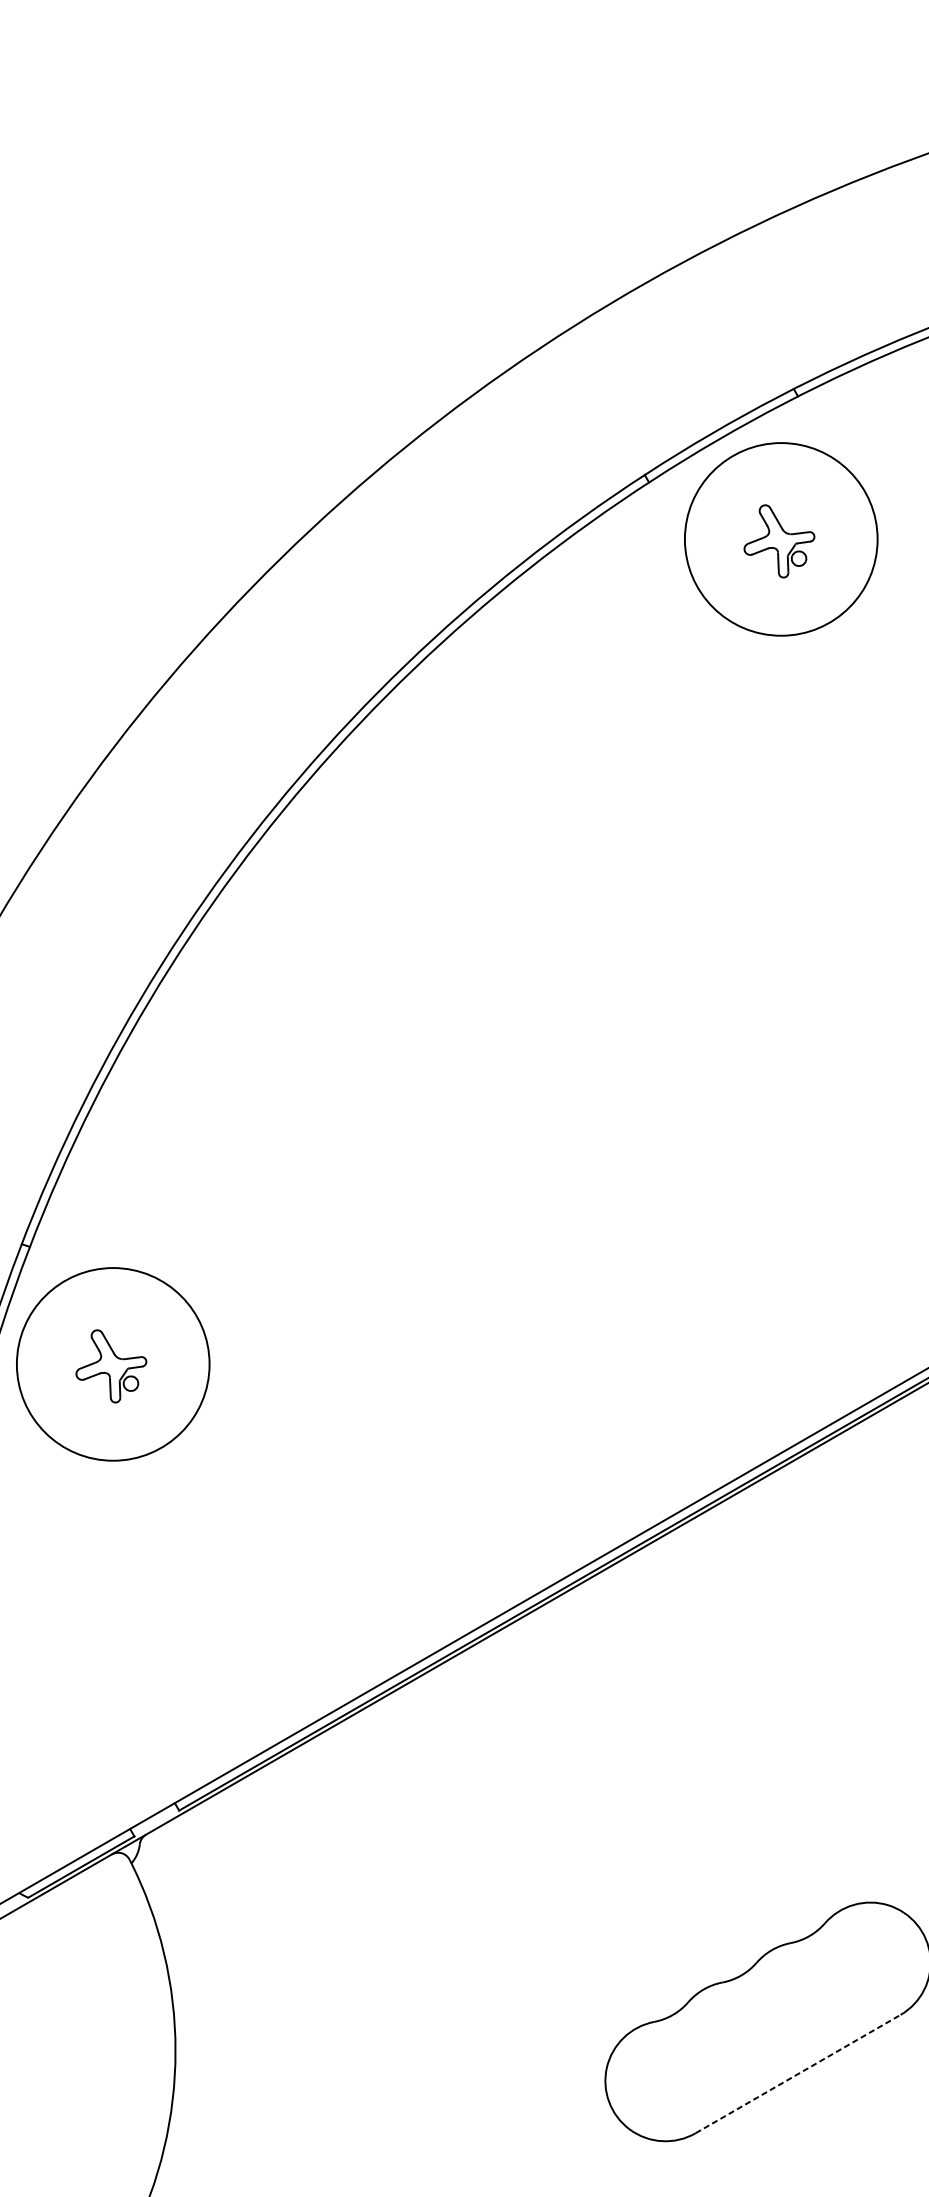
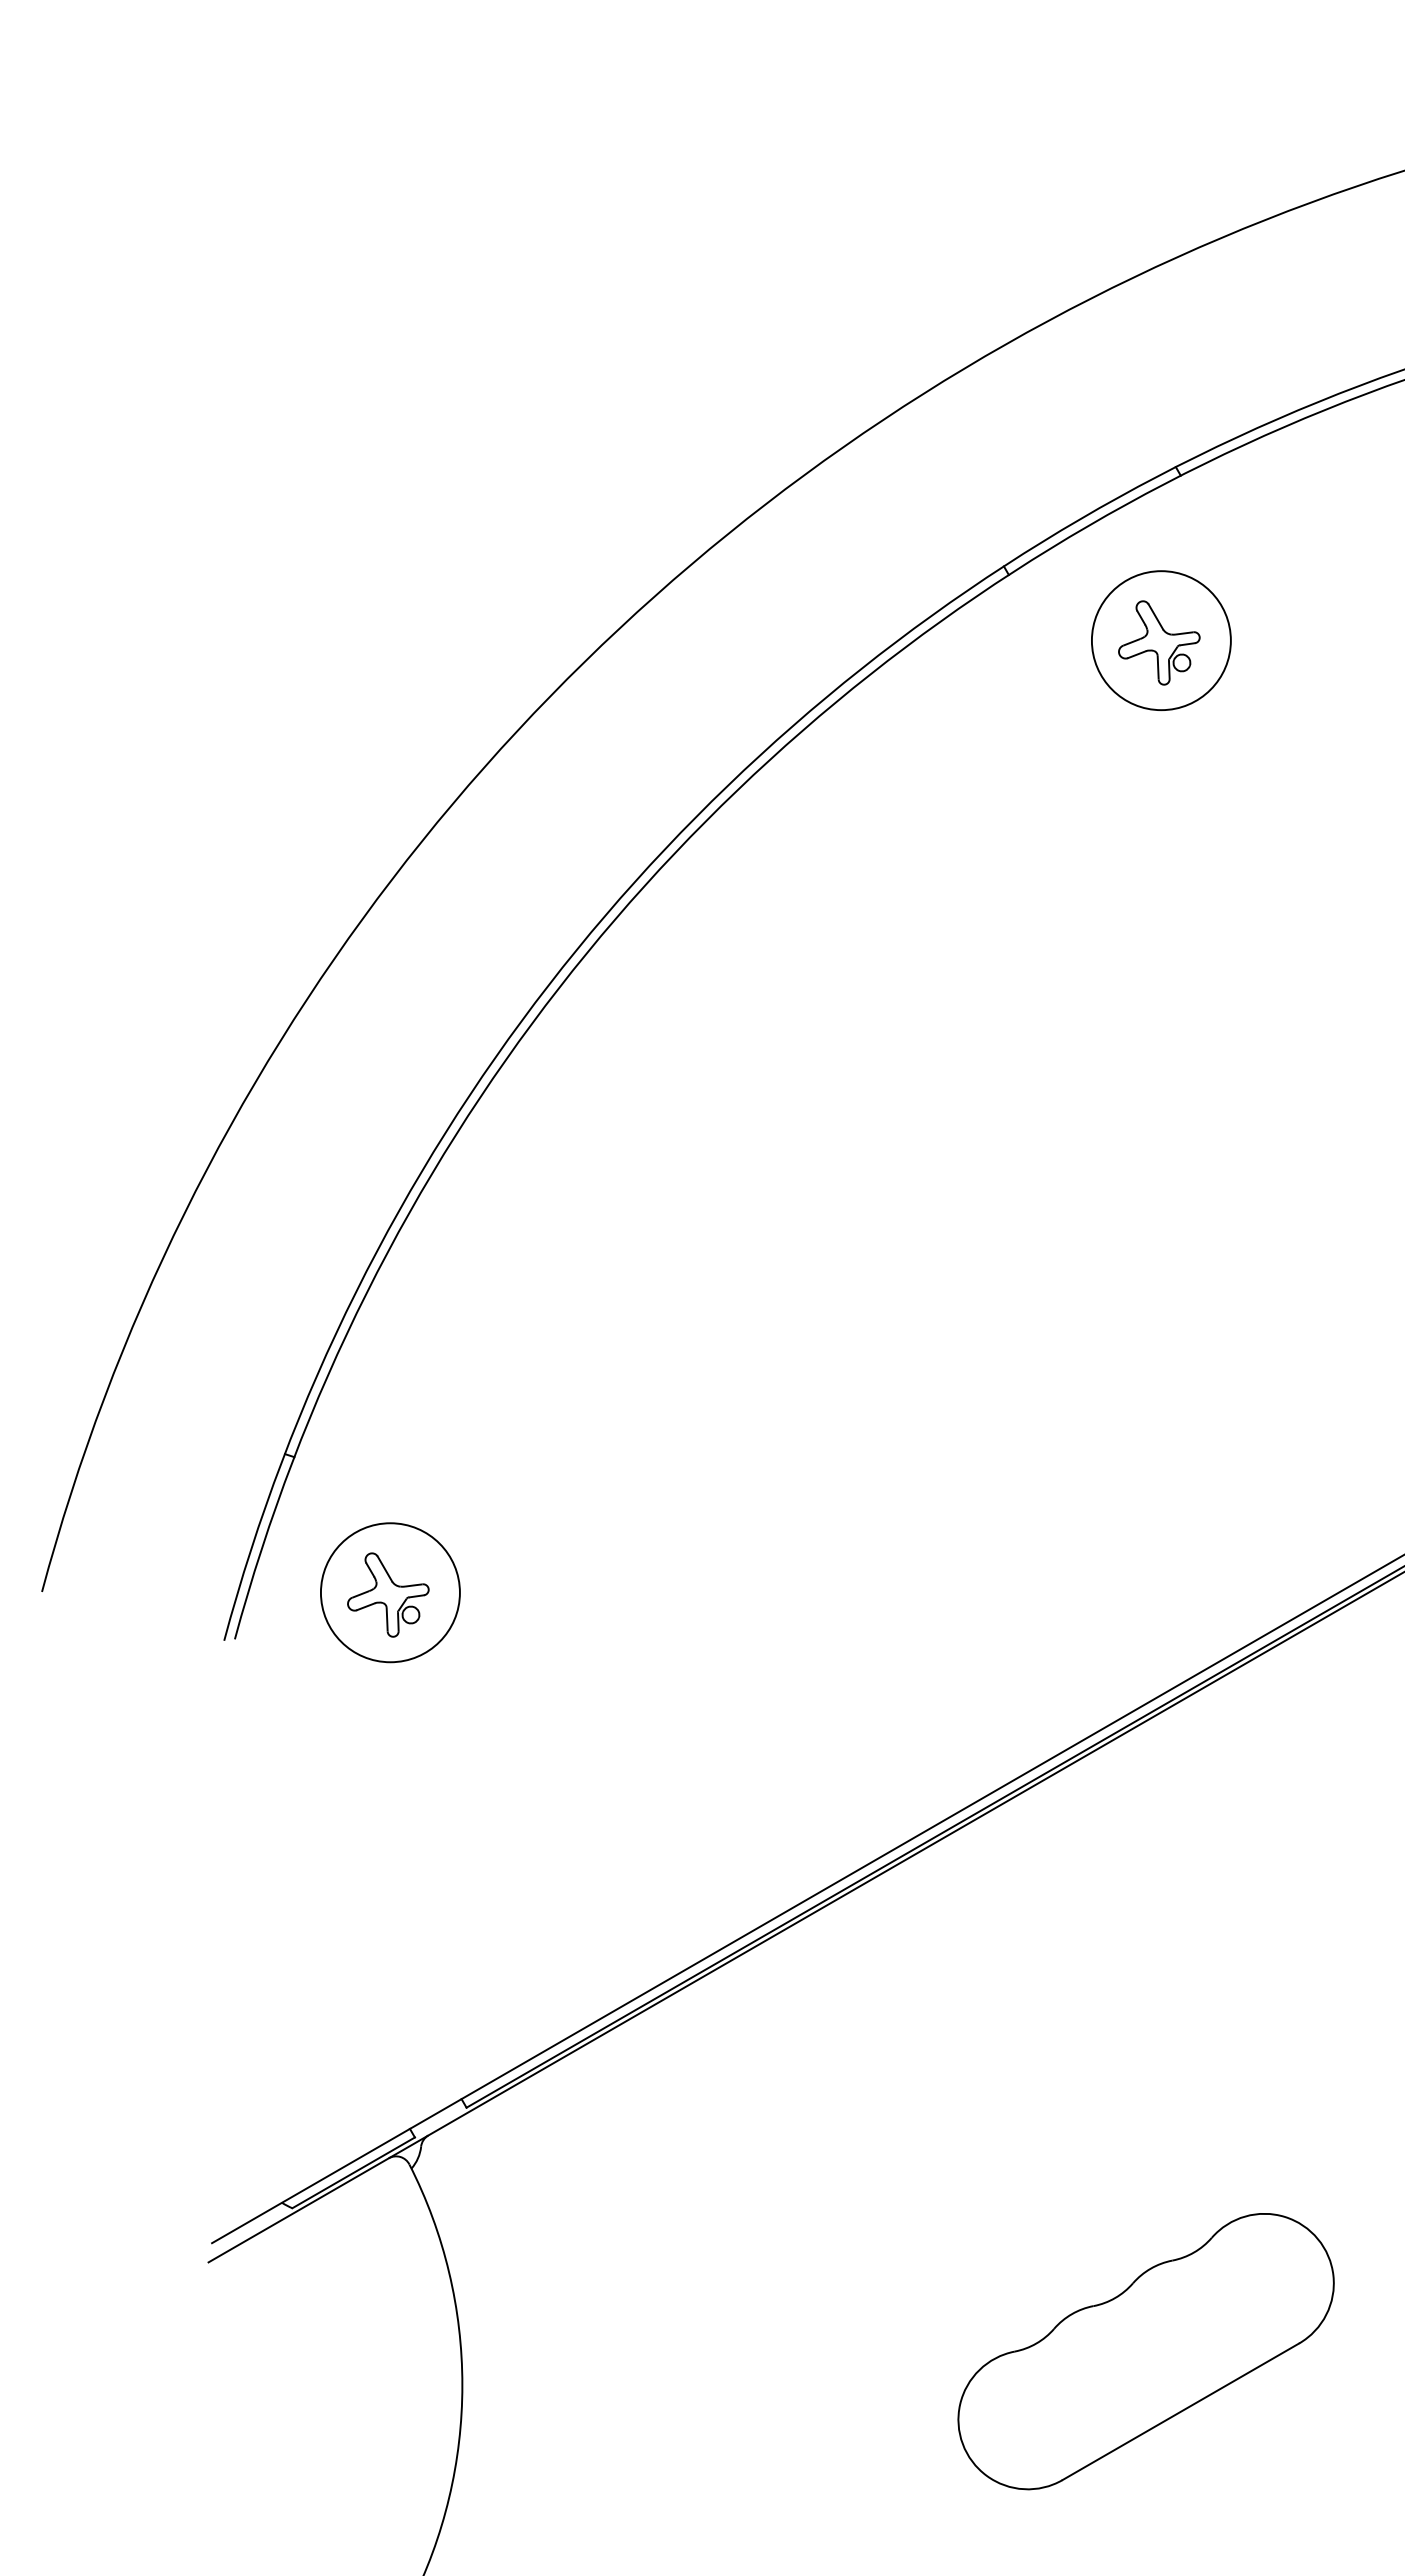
circle: (780, 539) -> (1160, 640), size x0.62
circle: (112, 1364) -> (389, 1592), size x0.62
line: (797, 2073) -> (1180, 2411), dashed -> solid

